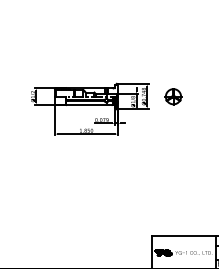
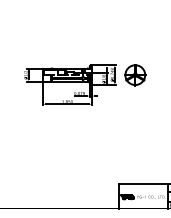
part: (173, 97) -> (135, 75), size x1.67

